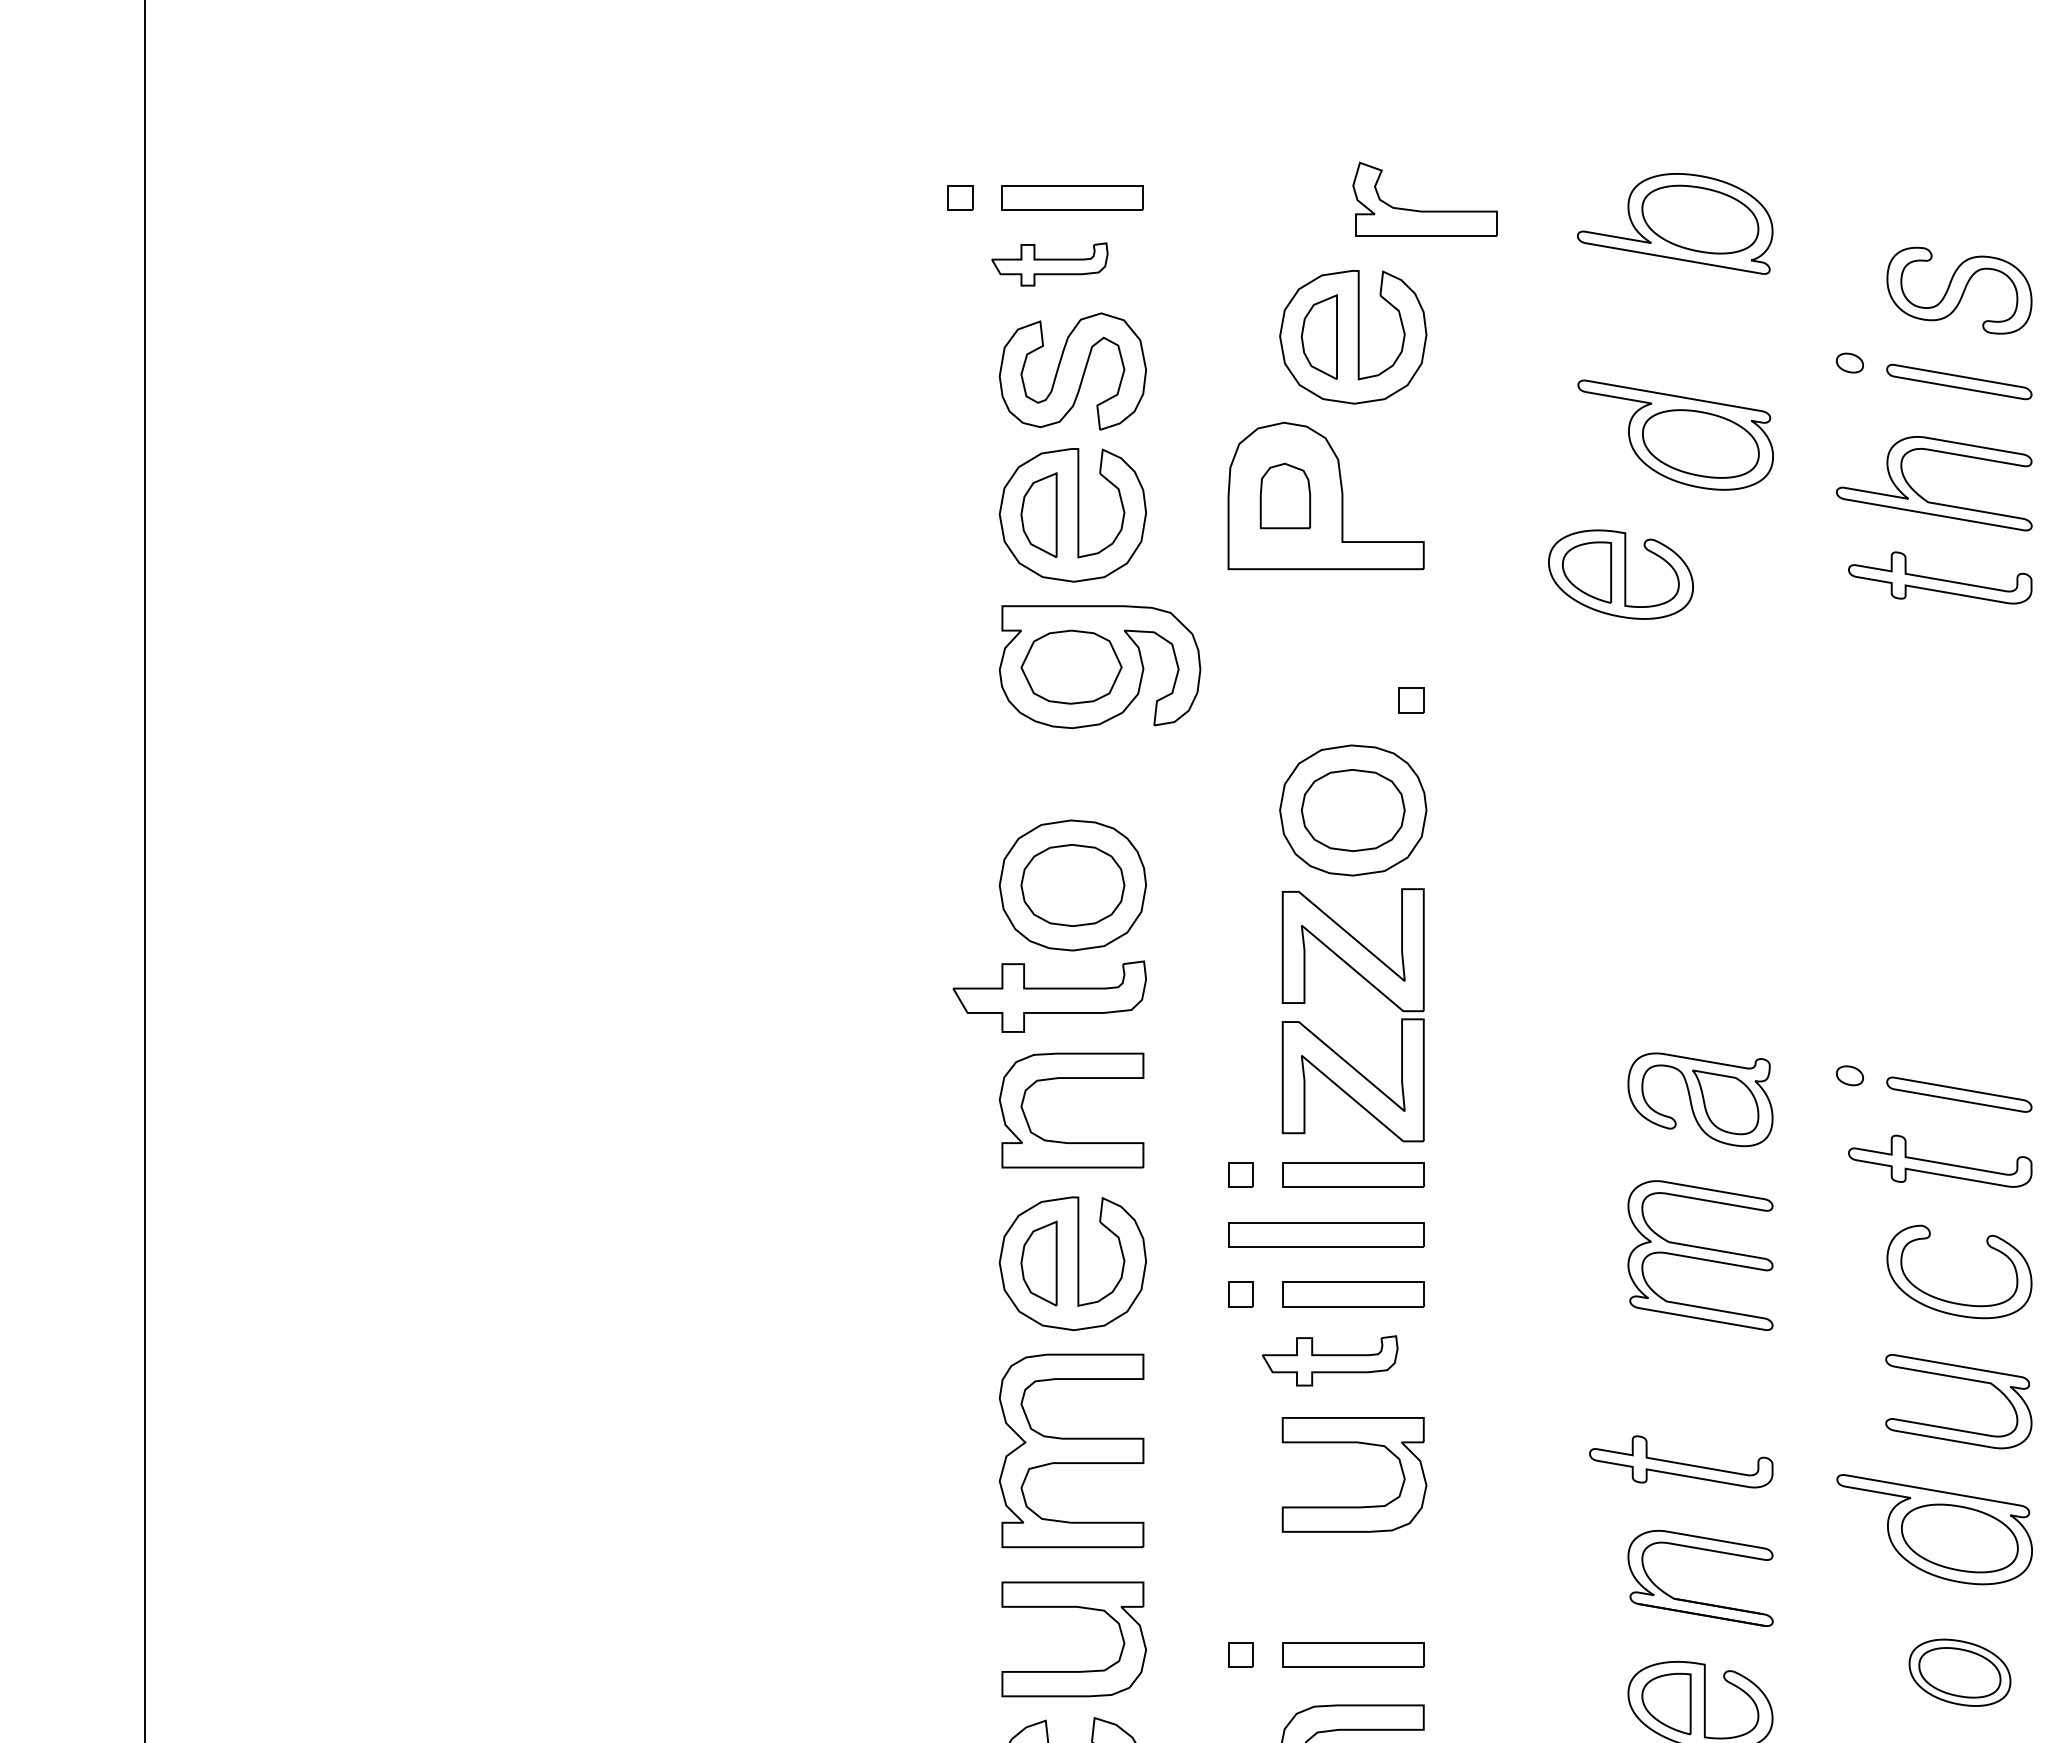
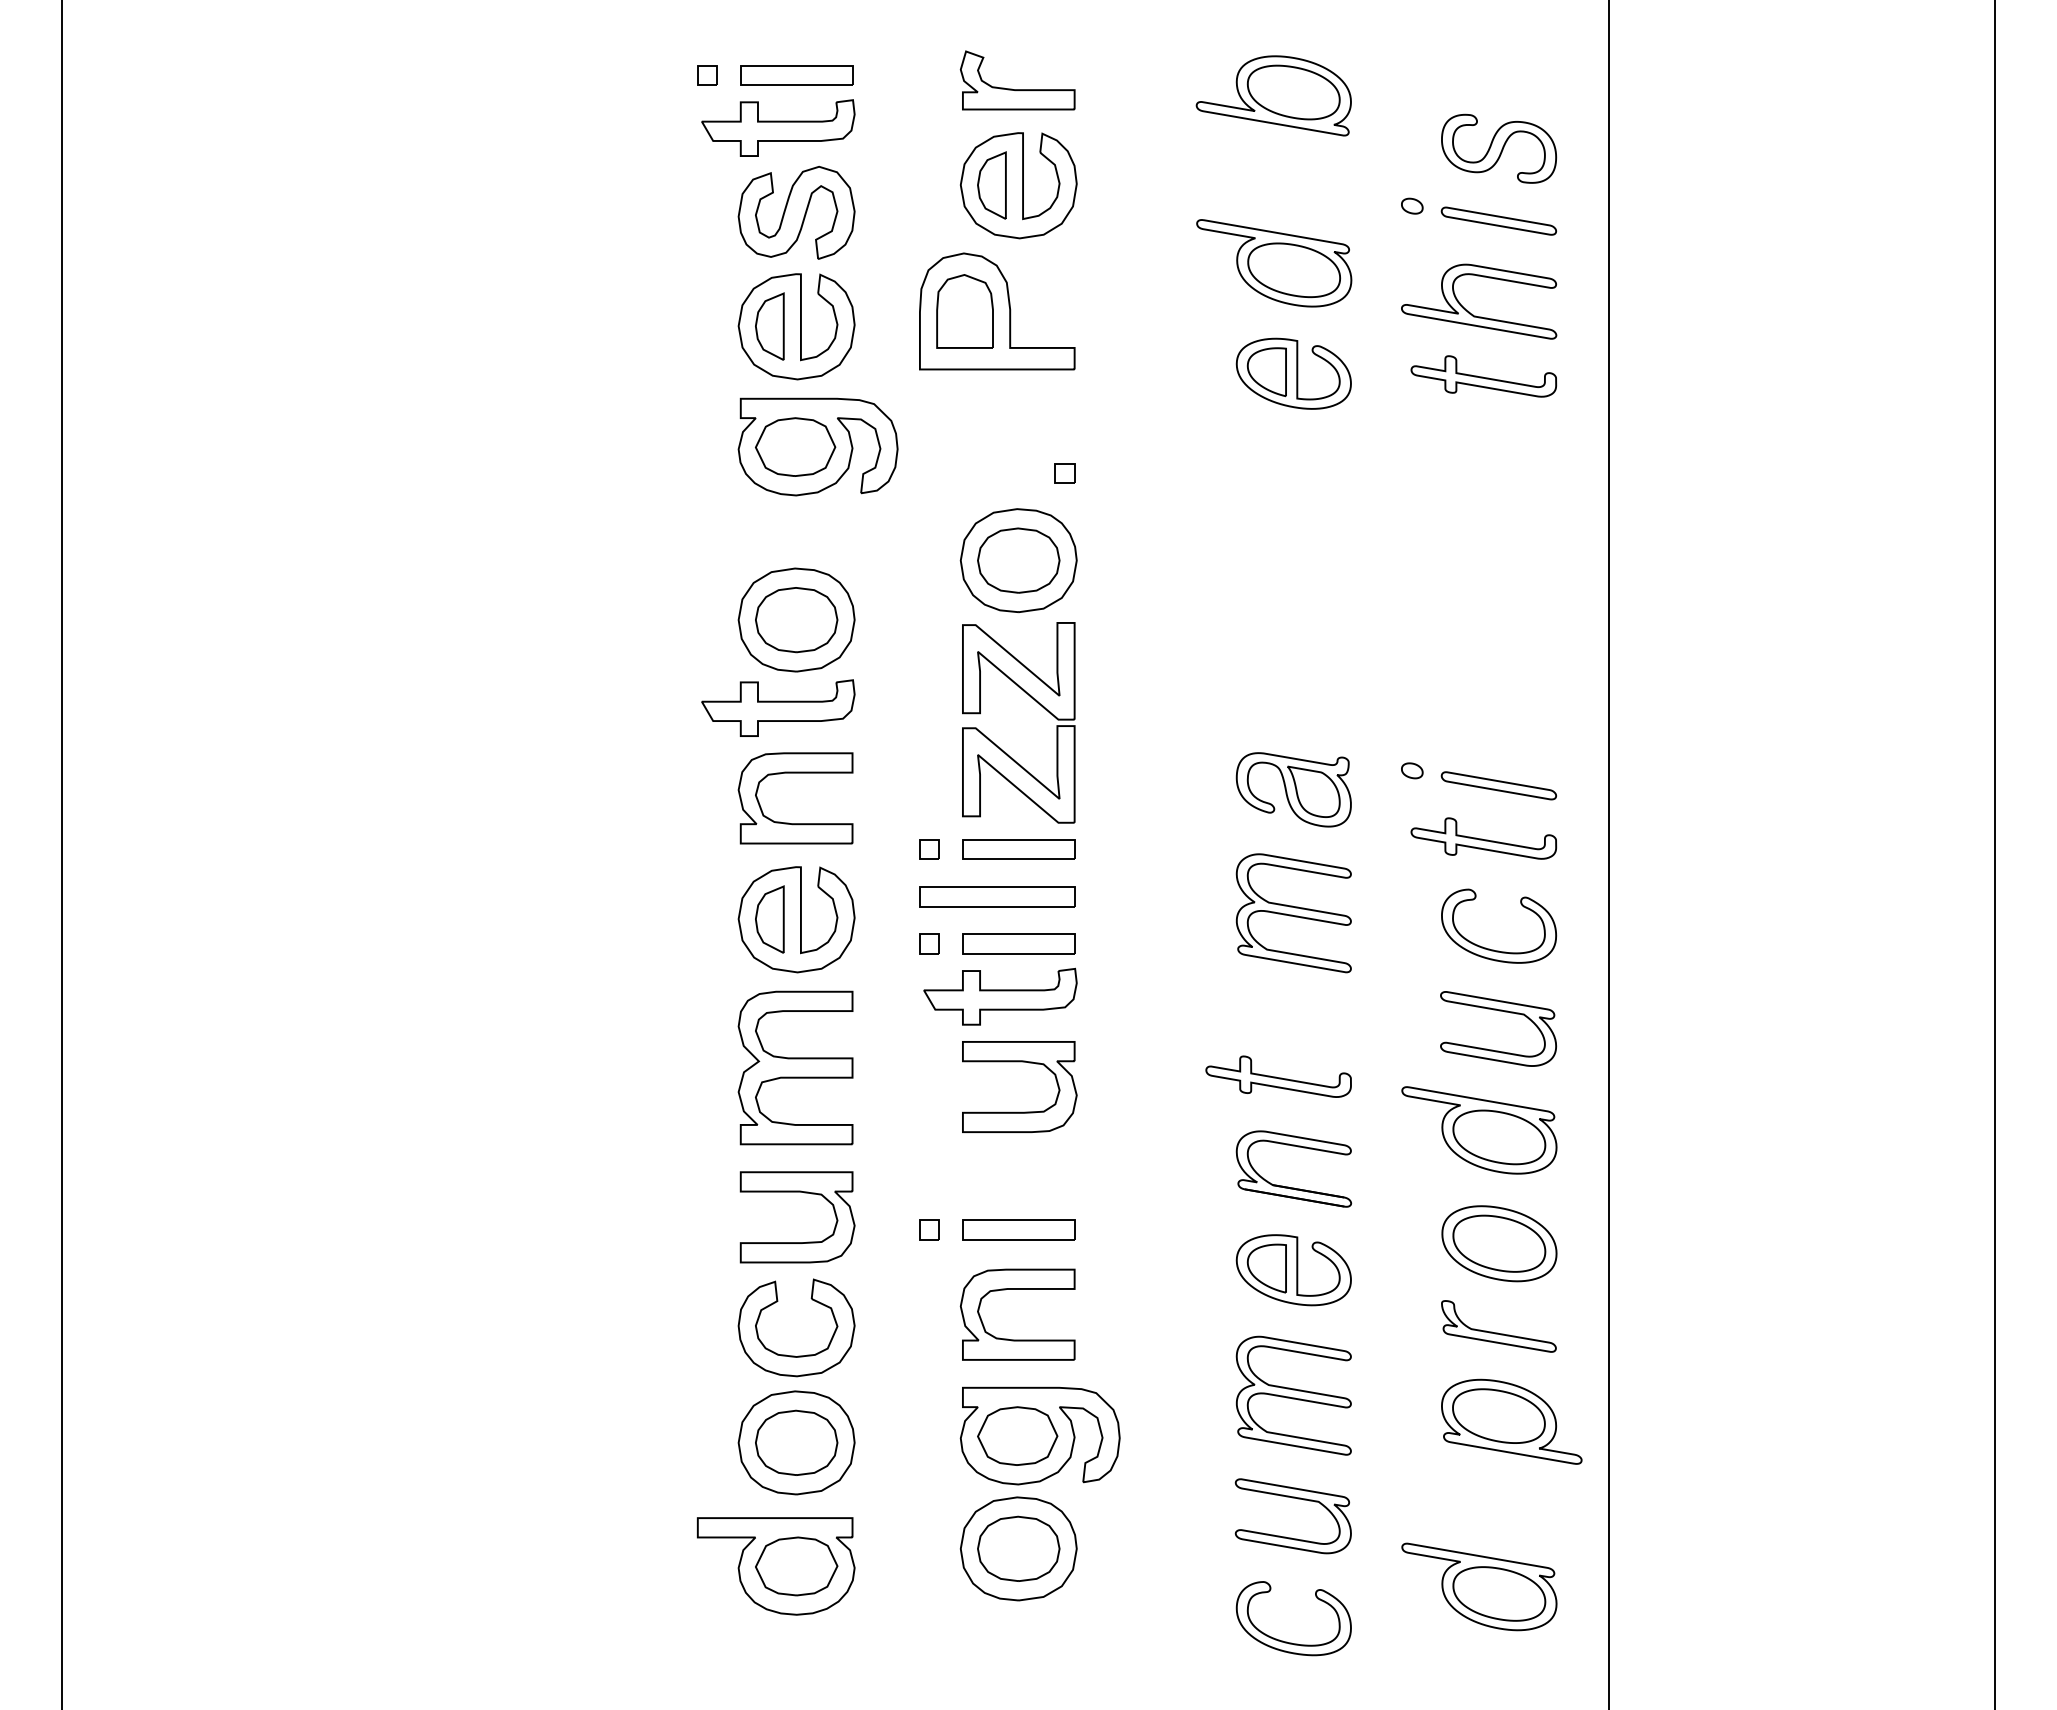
part: (1424, 210) -> (1017, 89), moved
part: (1050, 263) -> (778, 127), size x1.67
part: (1284, 496) -> (964, 311), size x1.43
part: (1620, 574) -> (1293, 373), moved
part: (1330, 1360) -> (1000, 996), size x1.43
part: (1960, 1672) -> (1499, 1243), size x1.43

